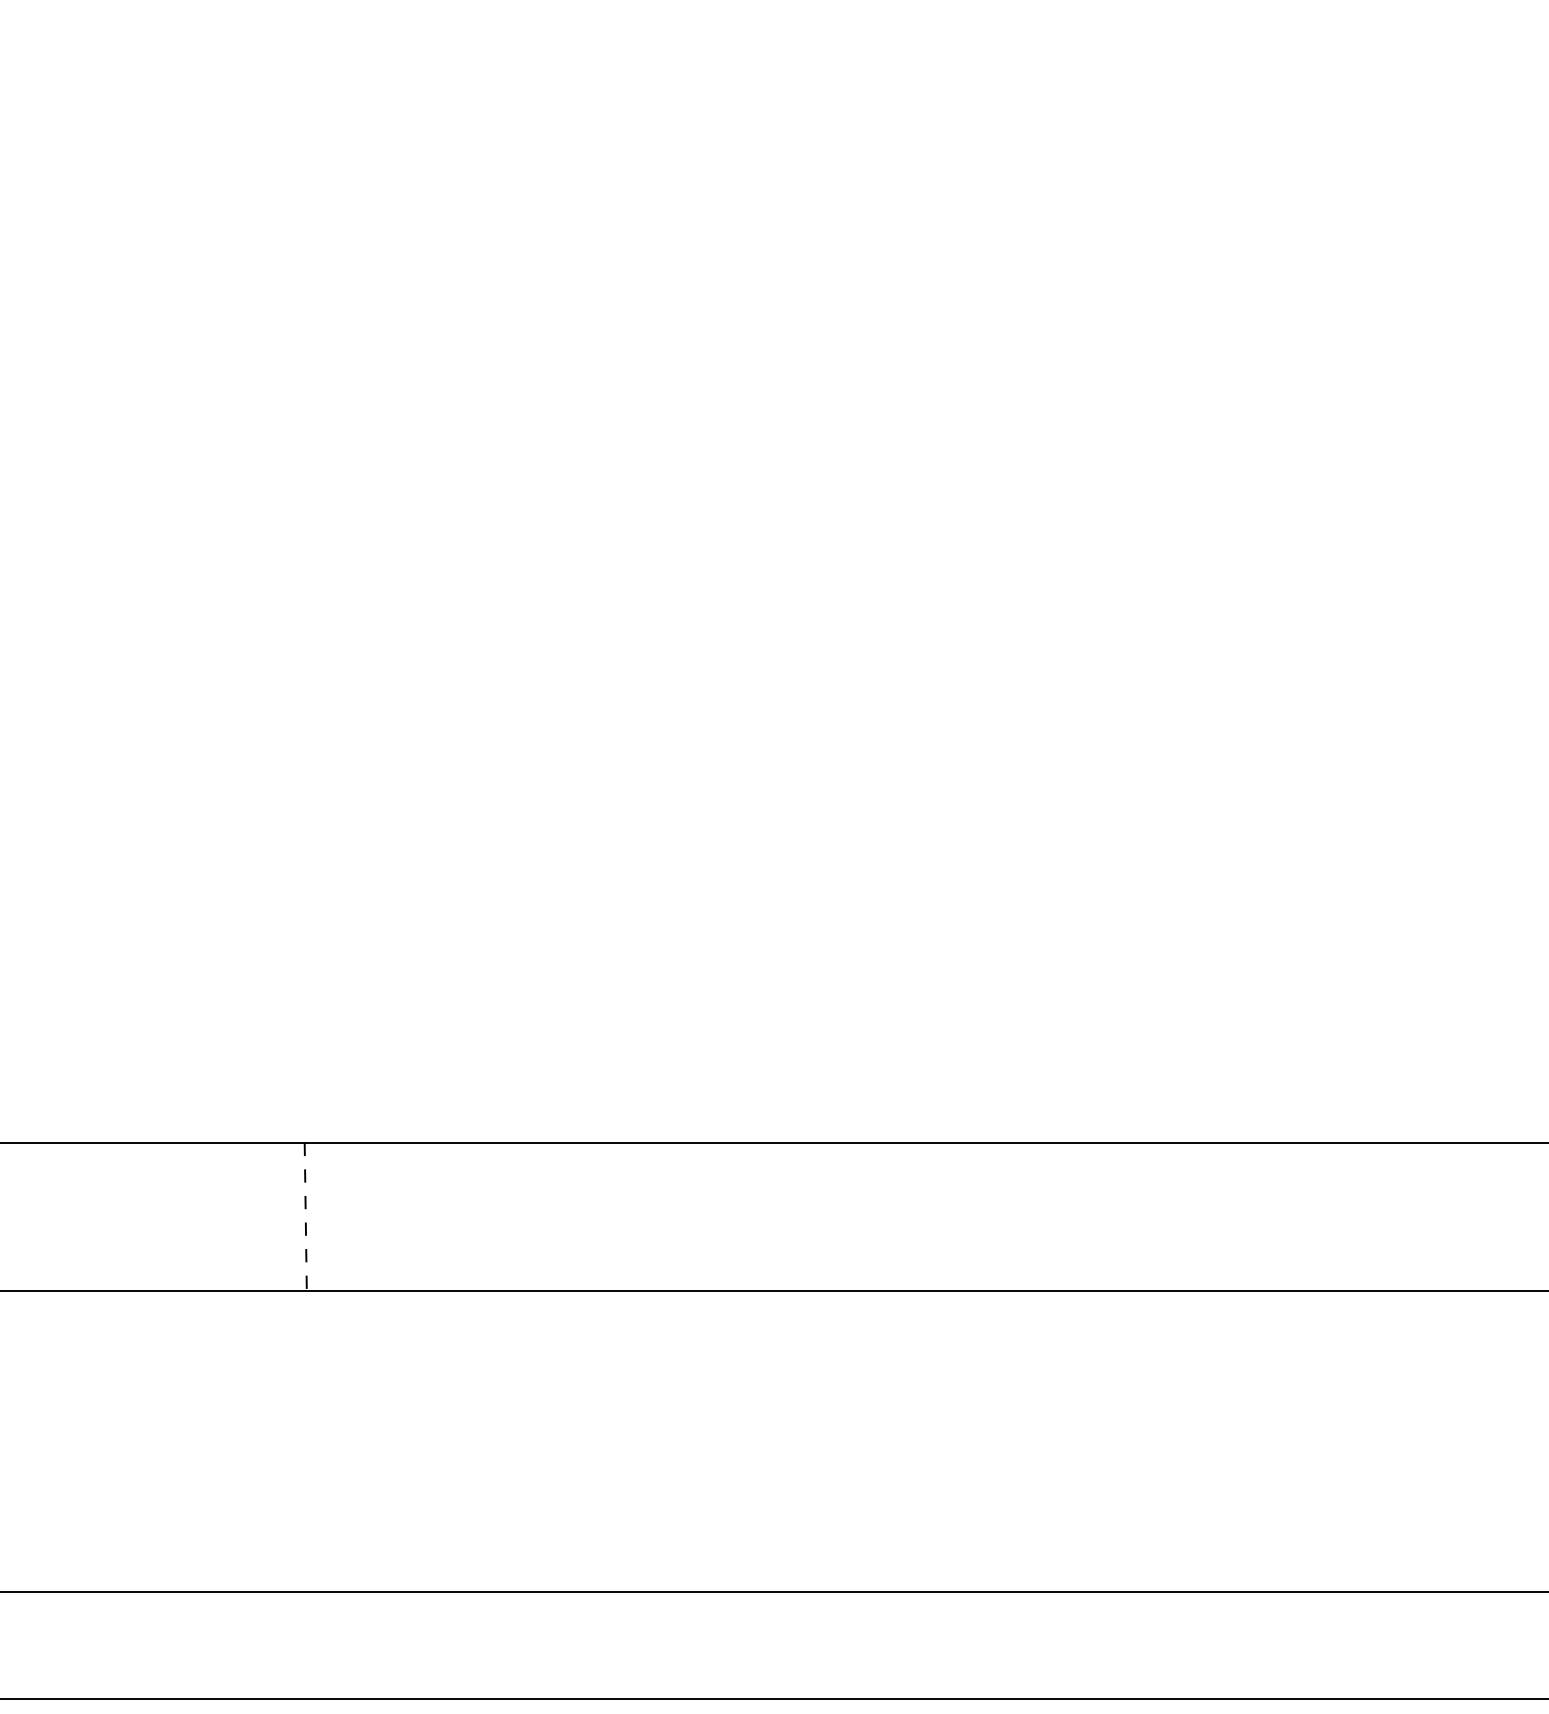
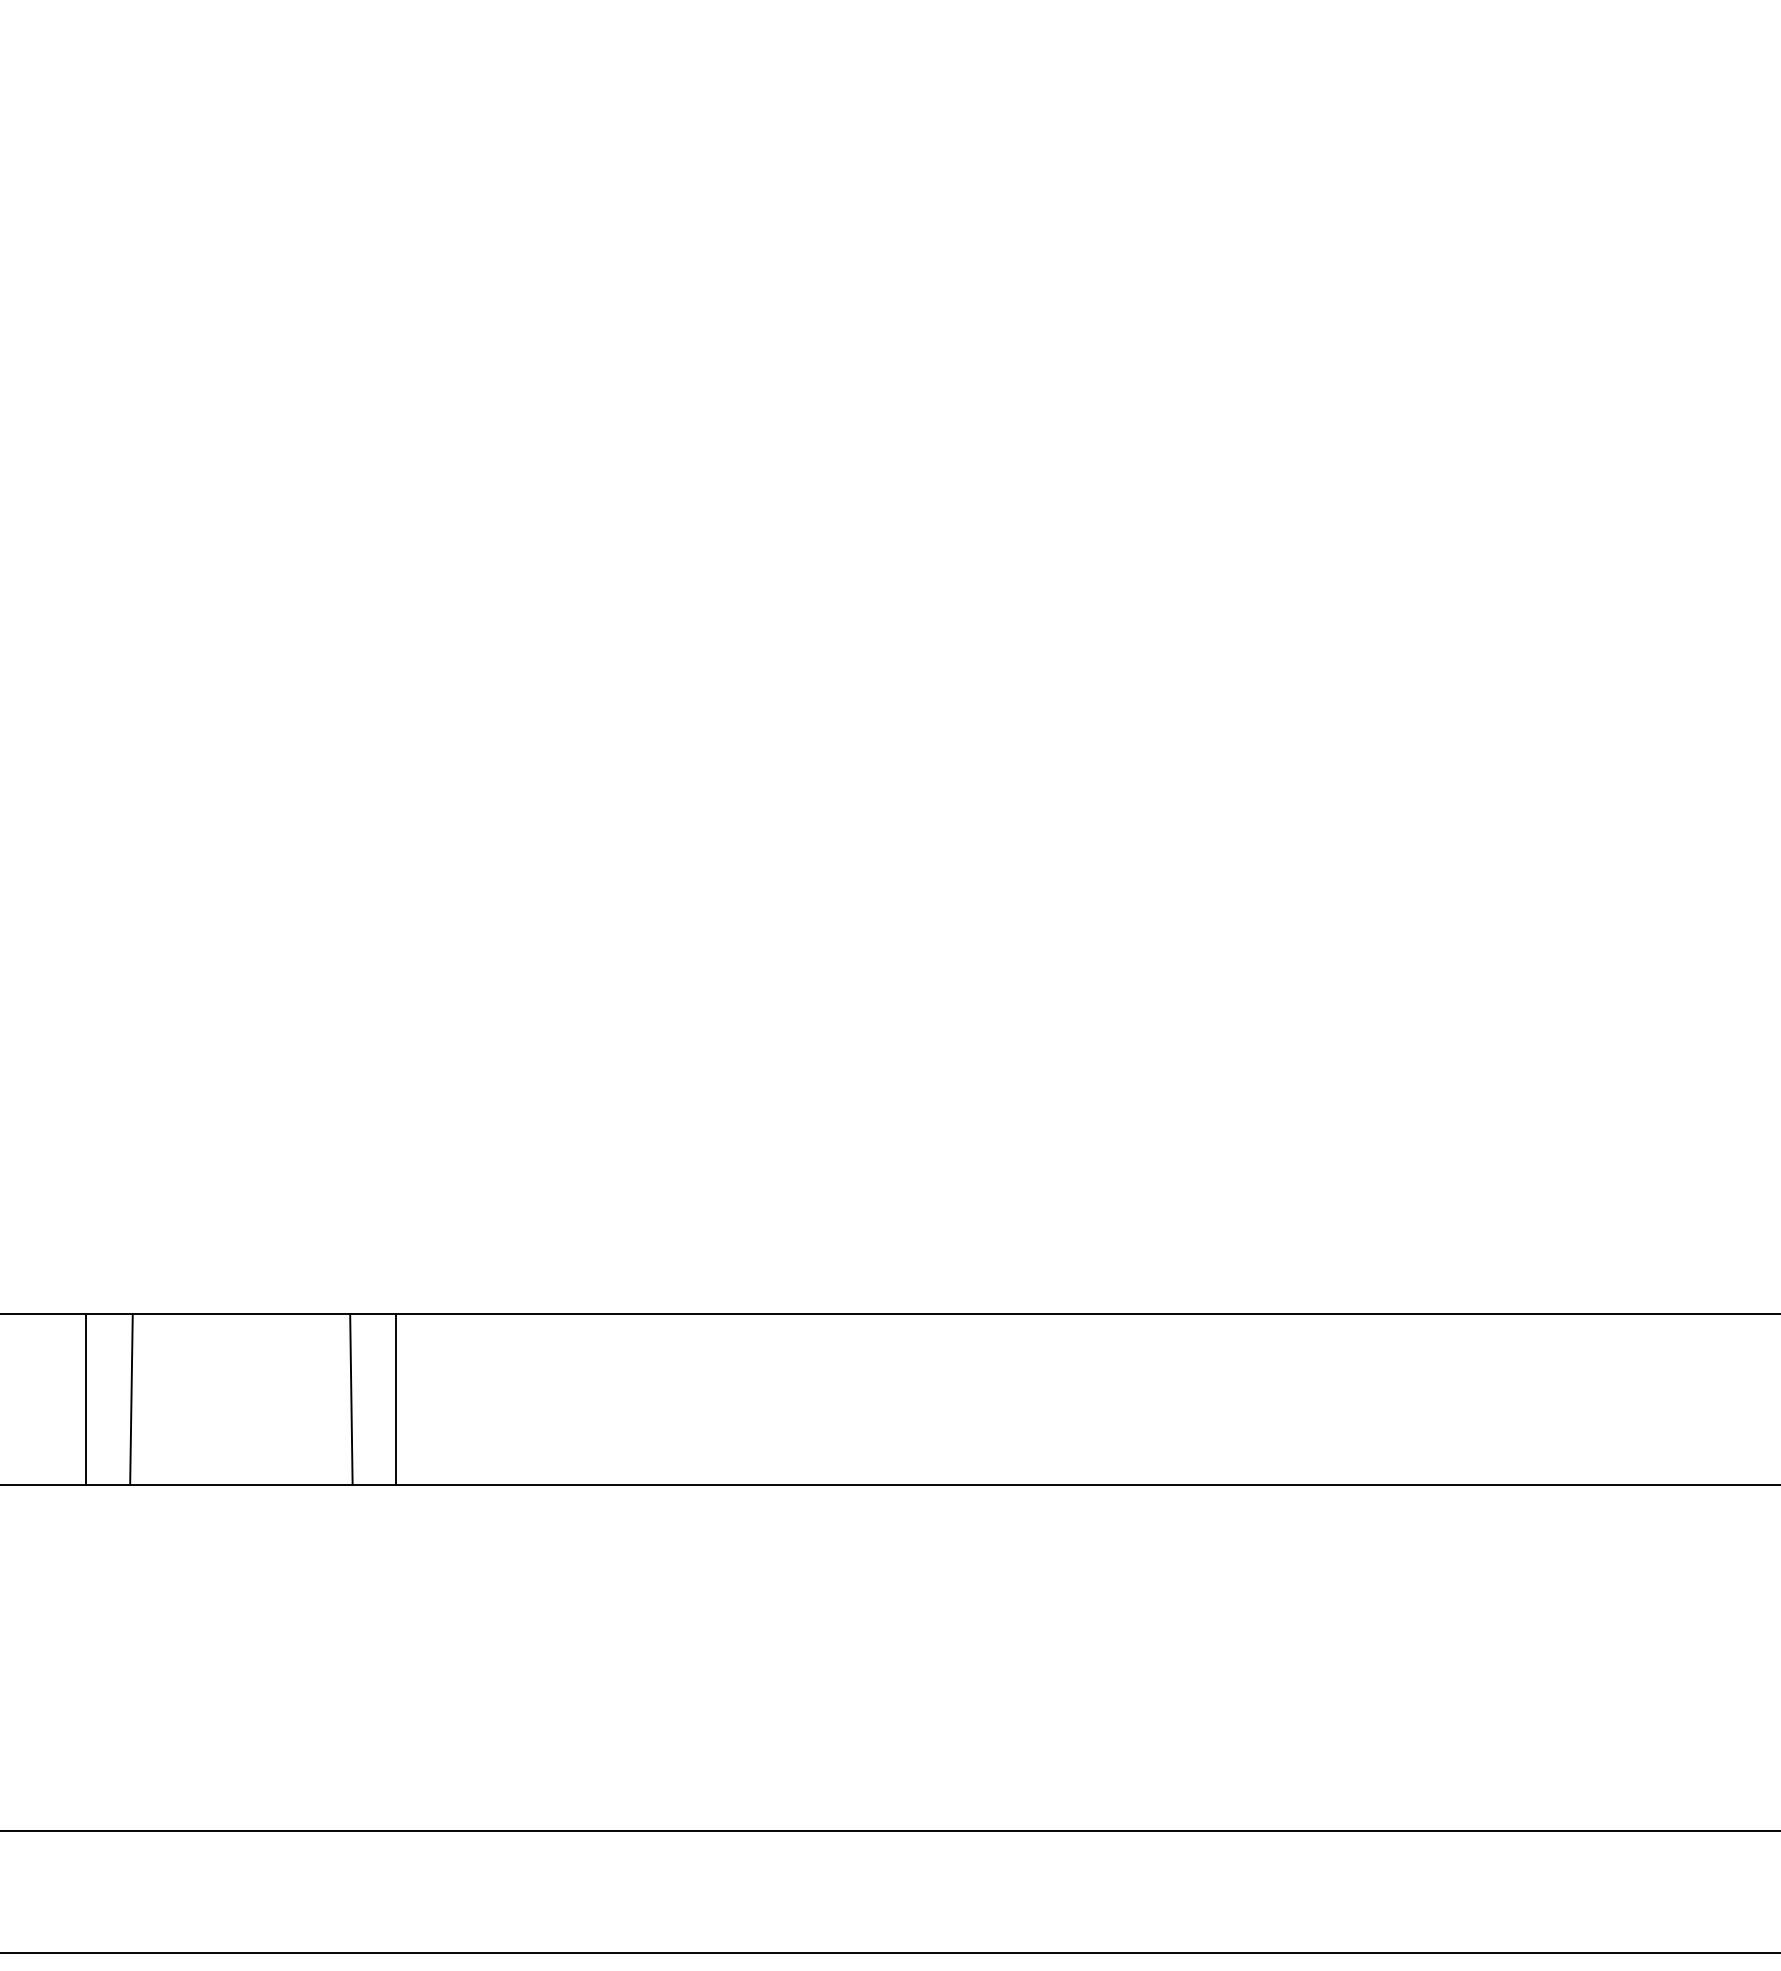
line: (75, 1216) -> (86, 1399), added
line: (114, 1216) -> (131, 1399), added
line: (305, 1216) -> (351, 1399), dashed -> solid
line: (344, 1216) -> (396, 1399), added

